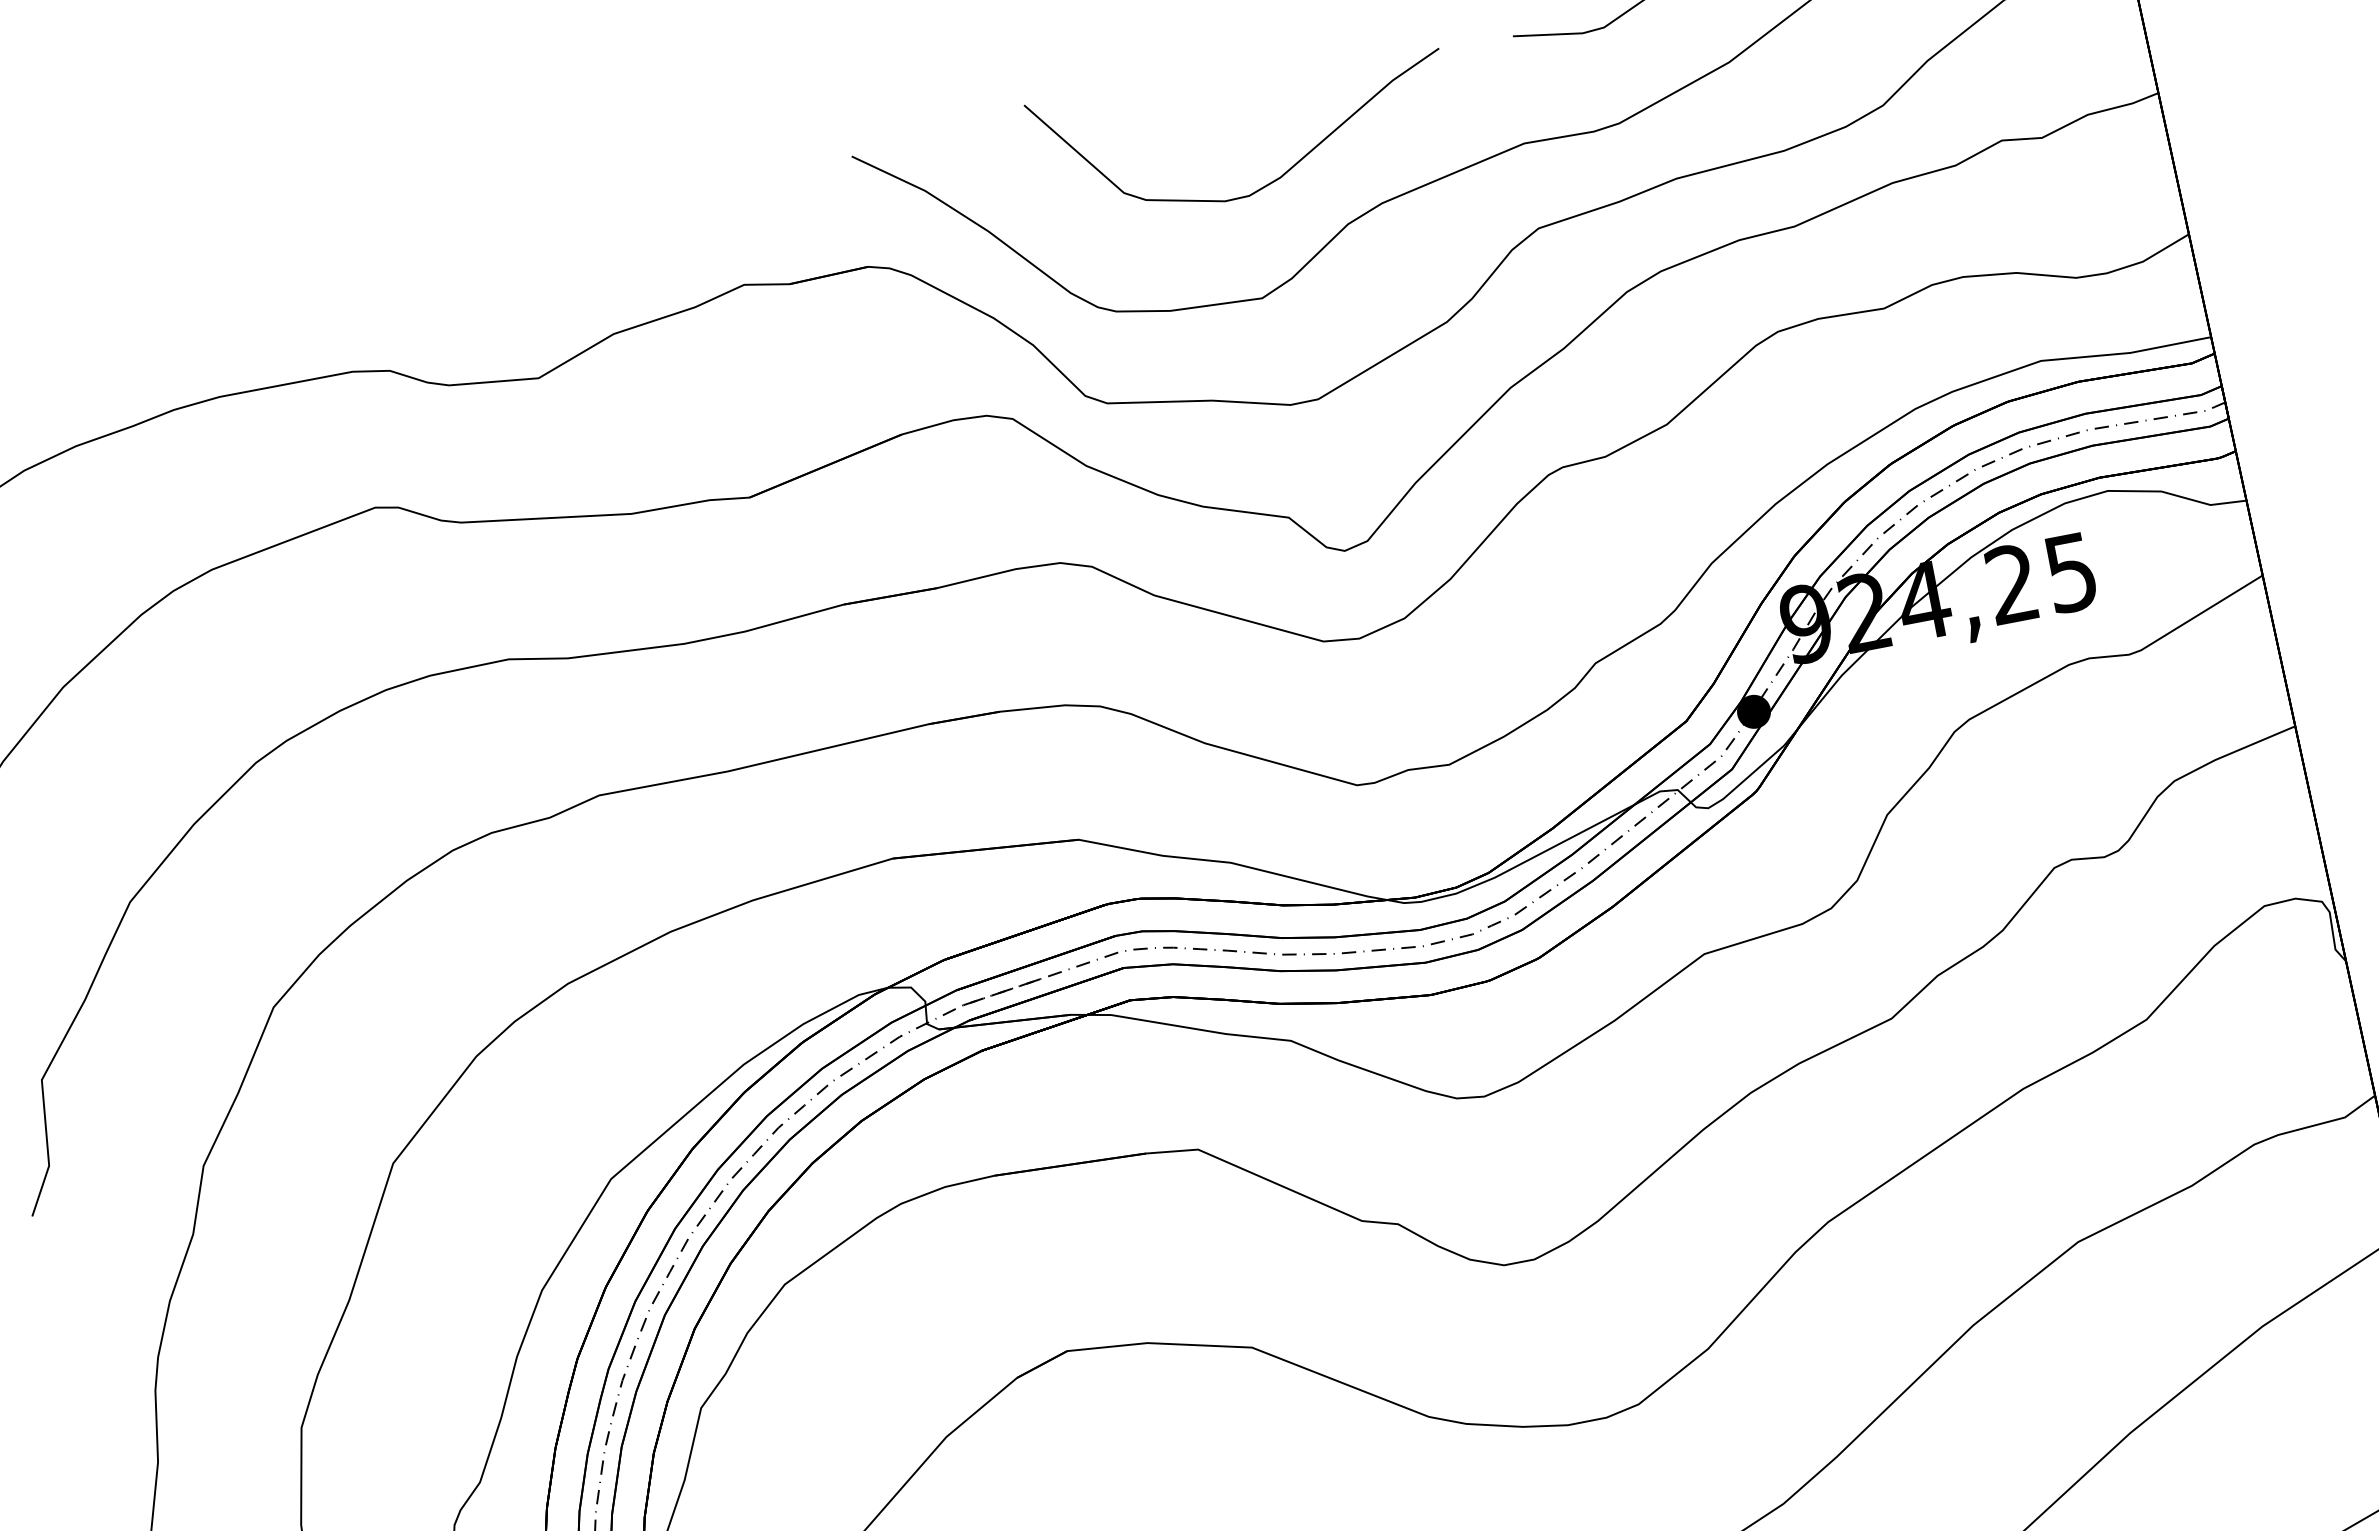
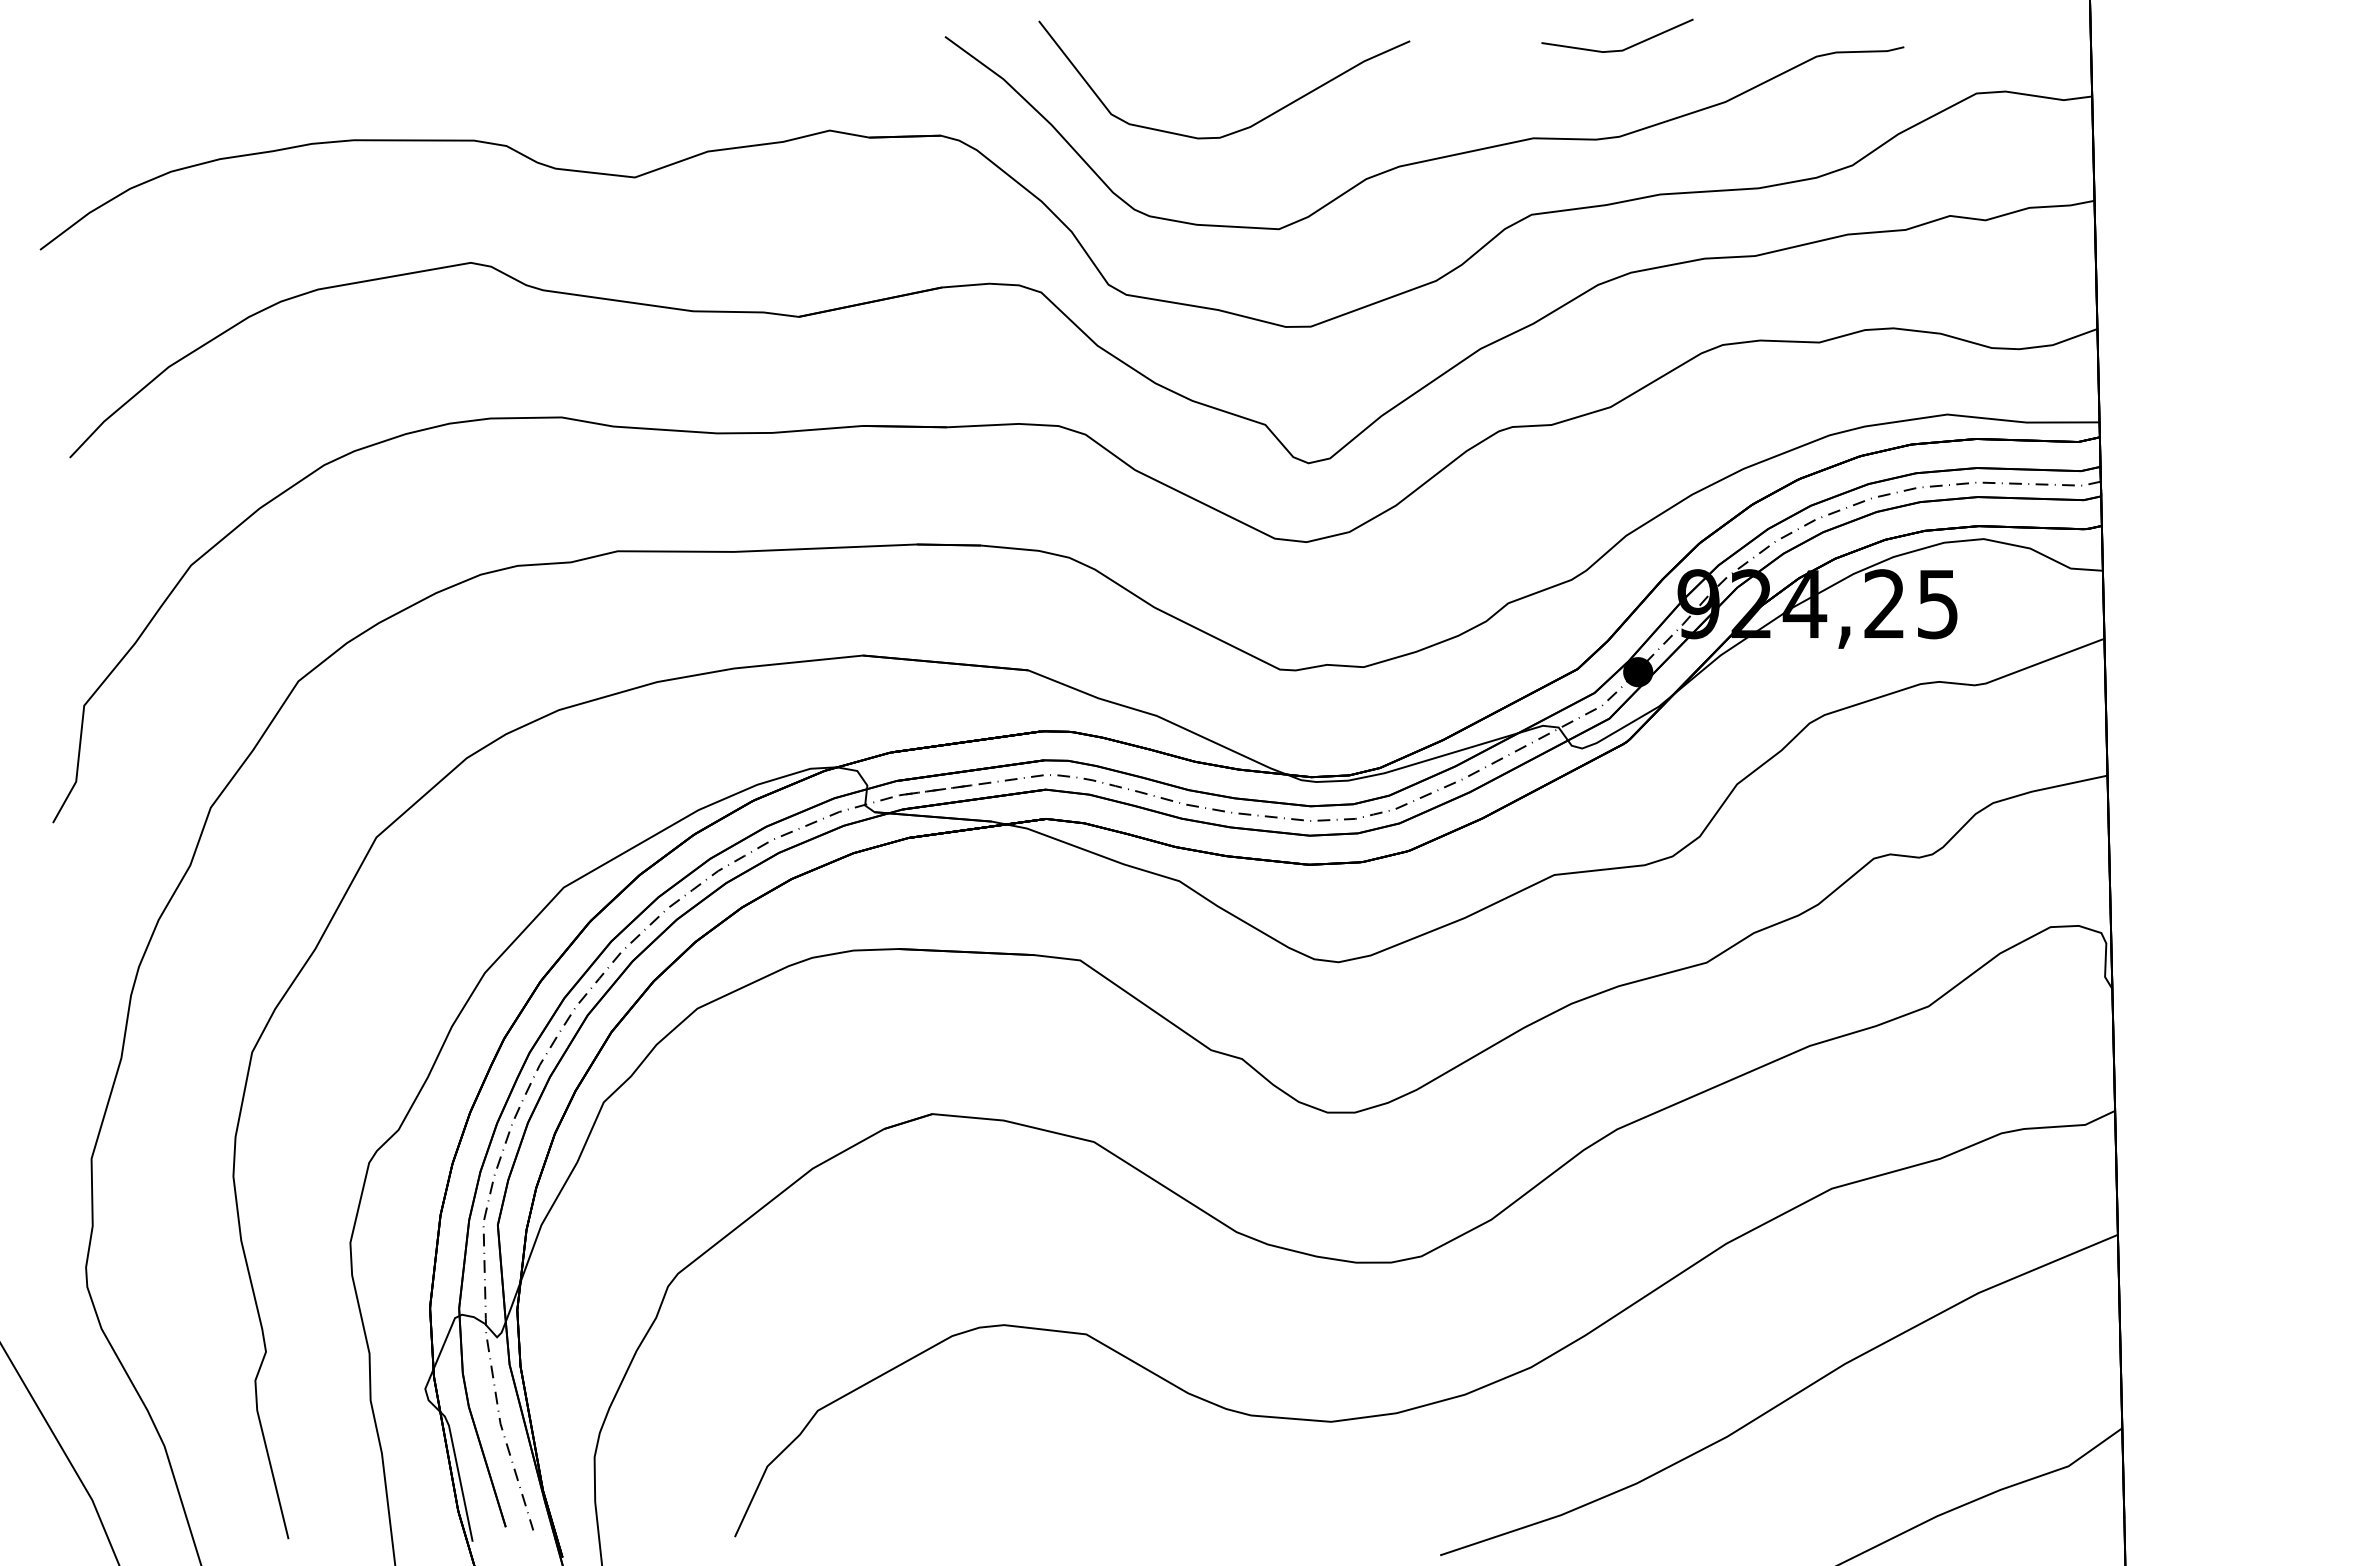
curve: (1272, 180) -> (1242, 128), moved

